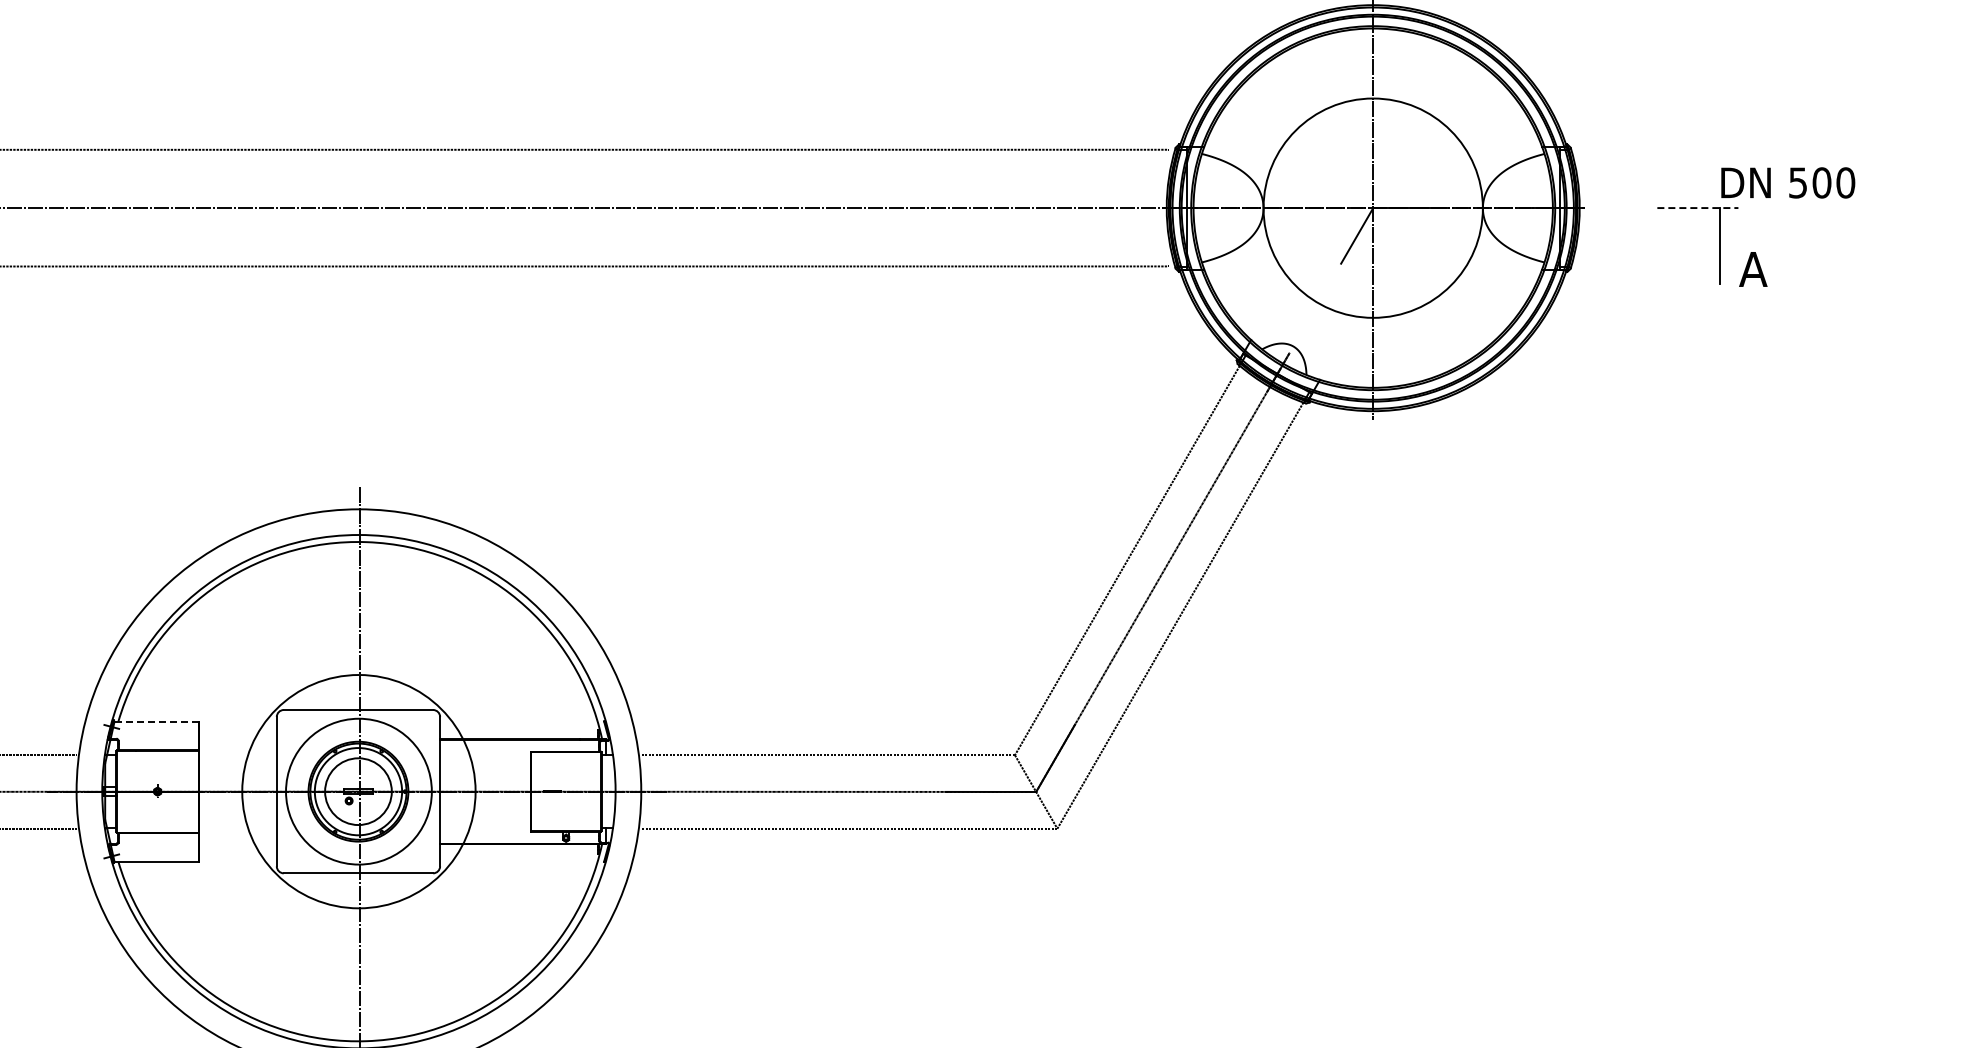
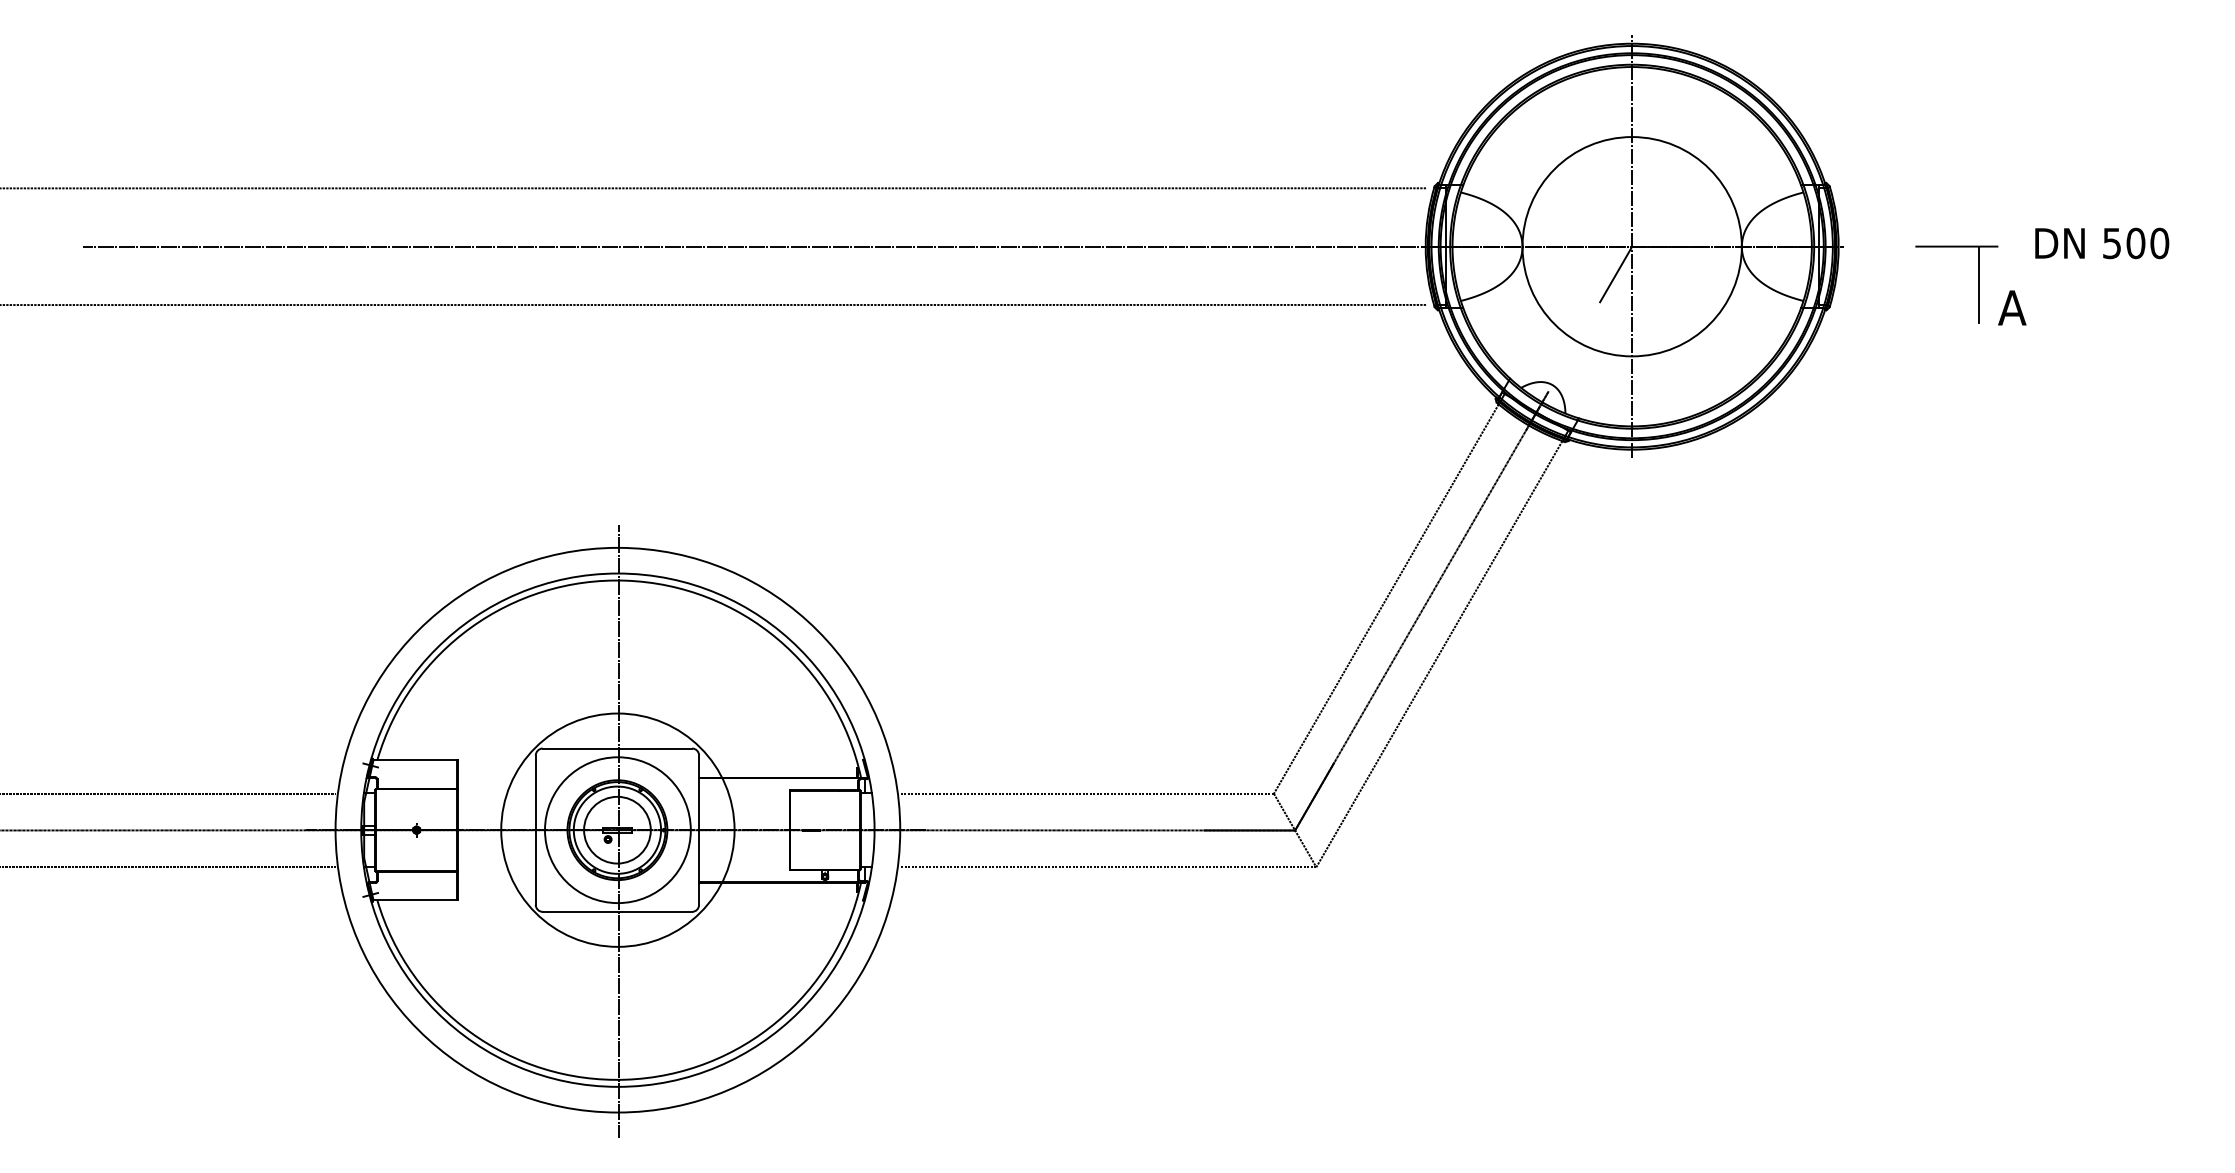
text: (1788, 182) -> (2102, 243), moved
line: (1697, 207) -> (1956, 246), dashed -> solid
line: (156, 721) -> (415, 760), dashed -> solid

